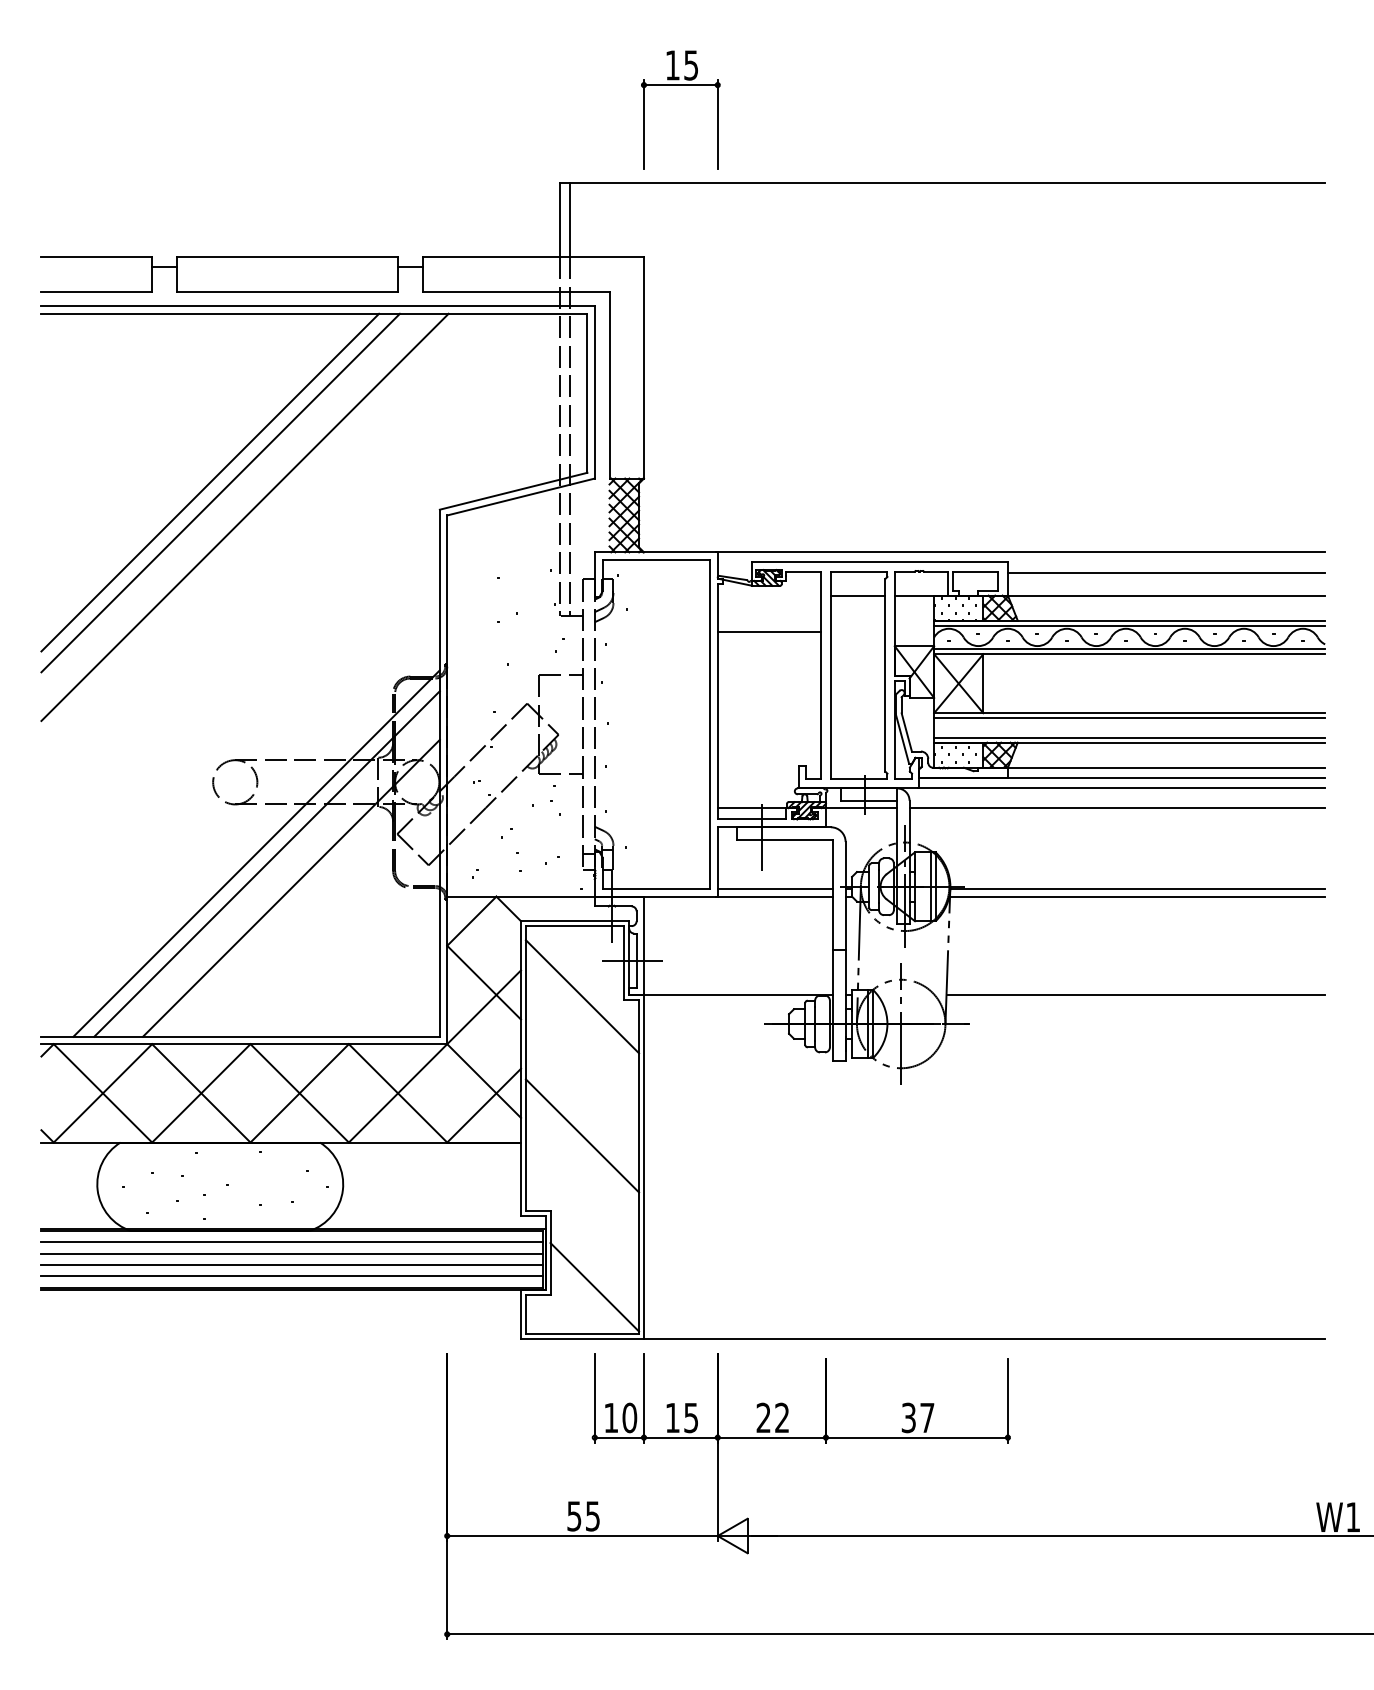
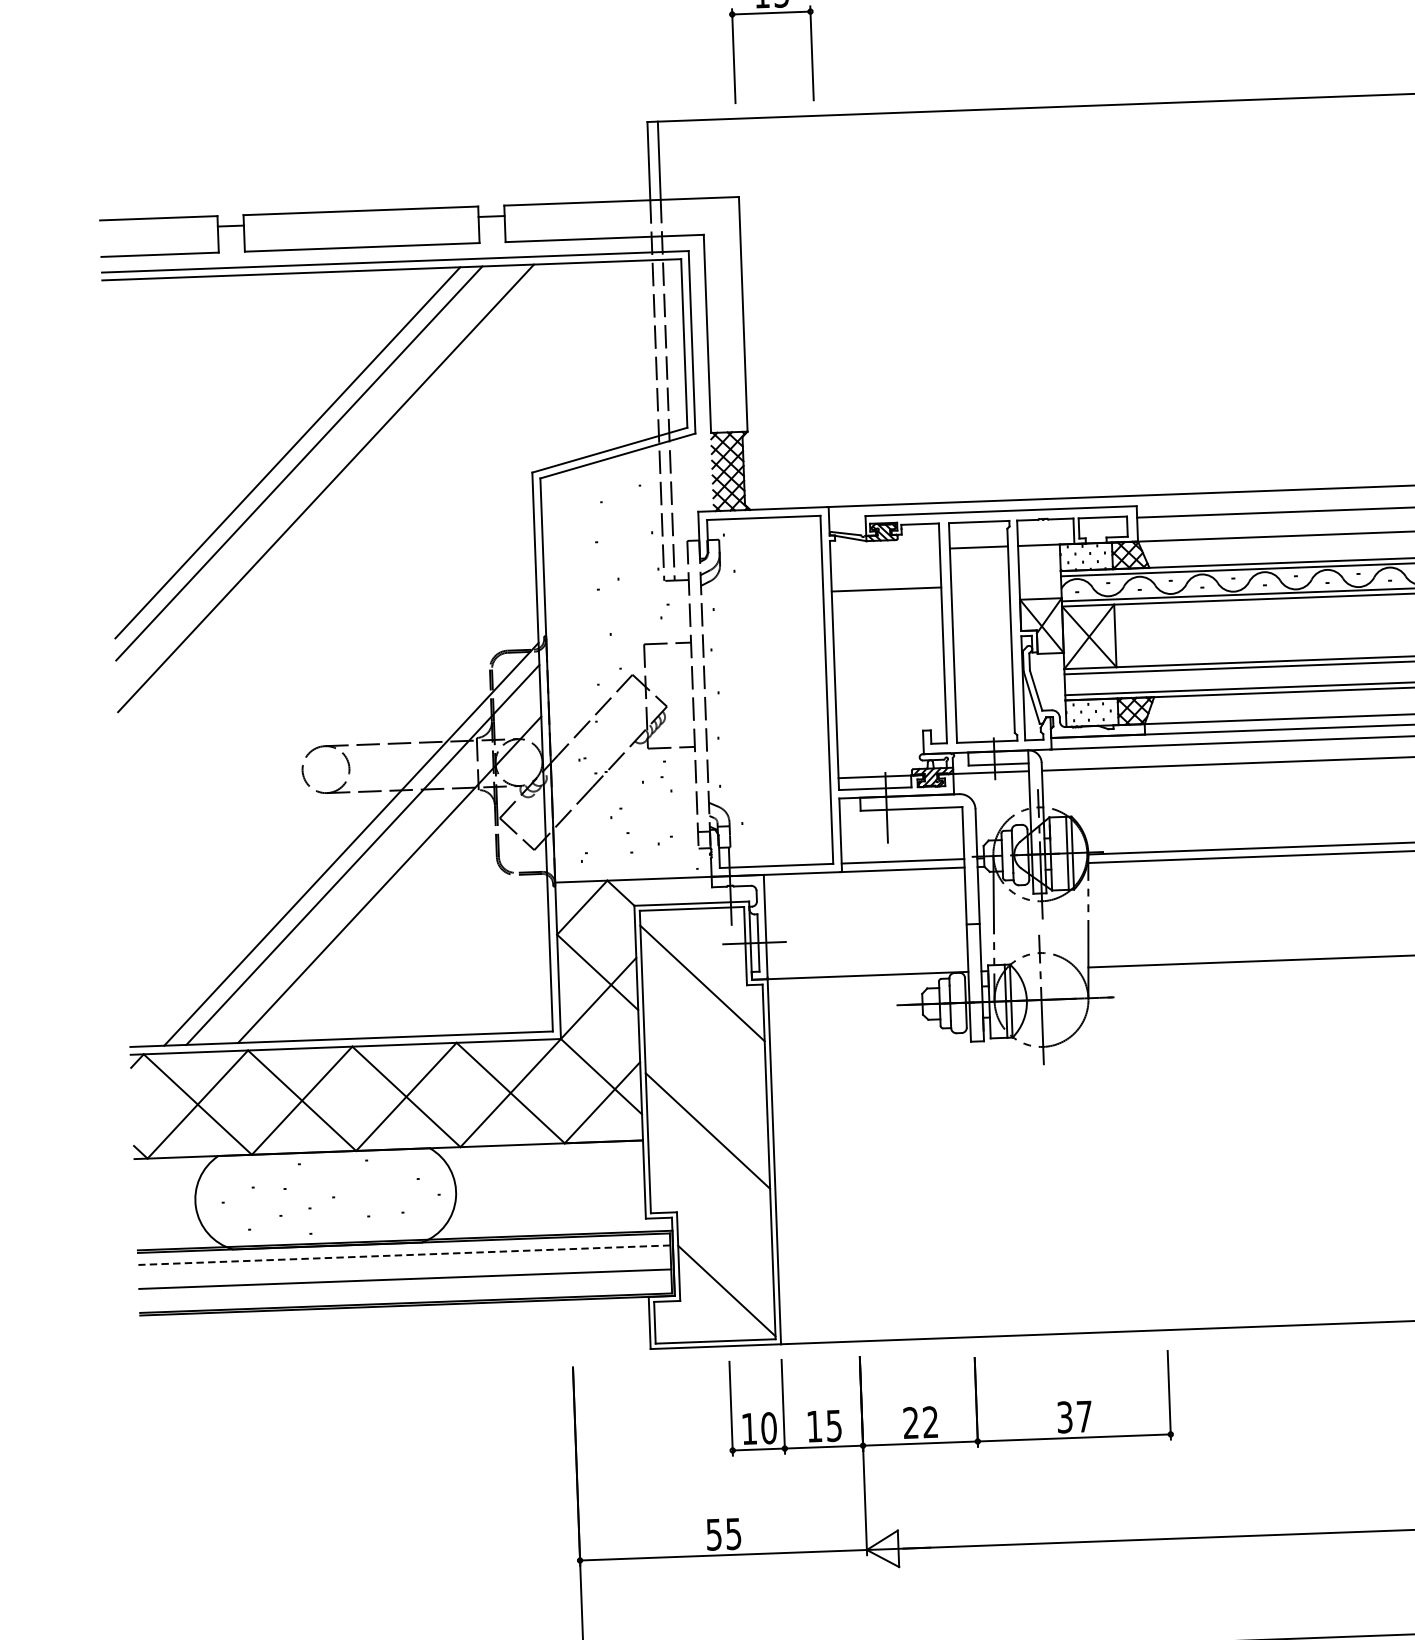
line: (292, 1242) -> (404, 1255), solid -> dashed
line: (292, 1253) -> (405, 1266), removed
line: (292, 1276) -> (405, 1291), removed

